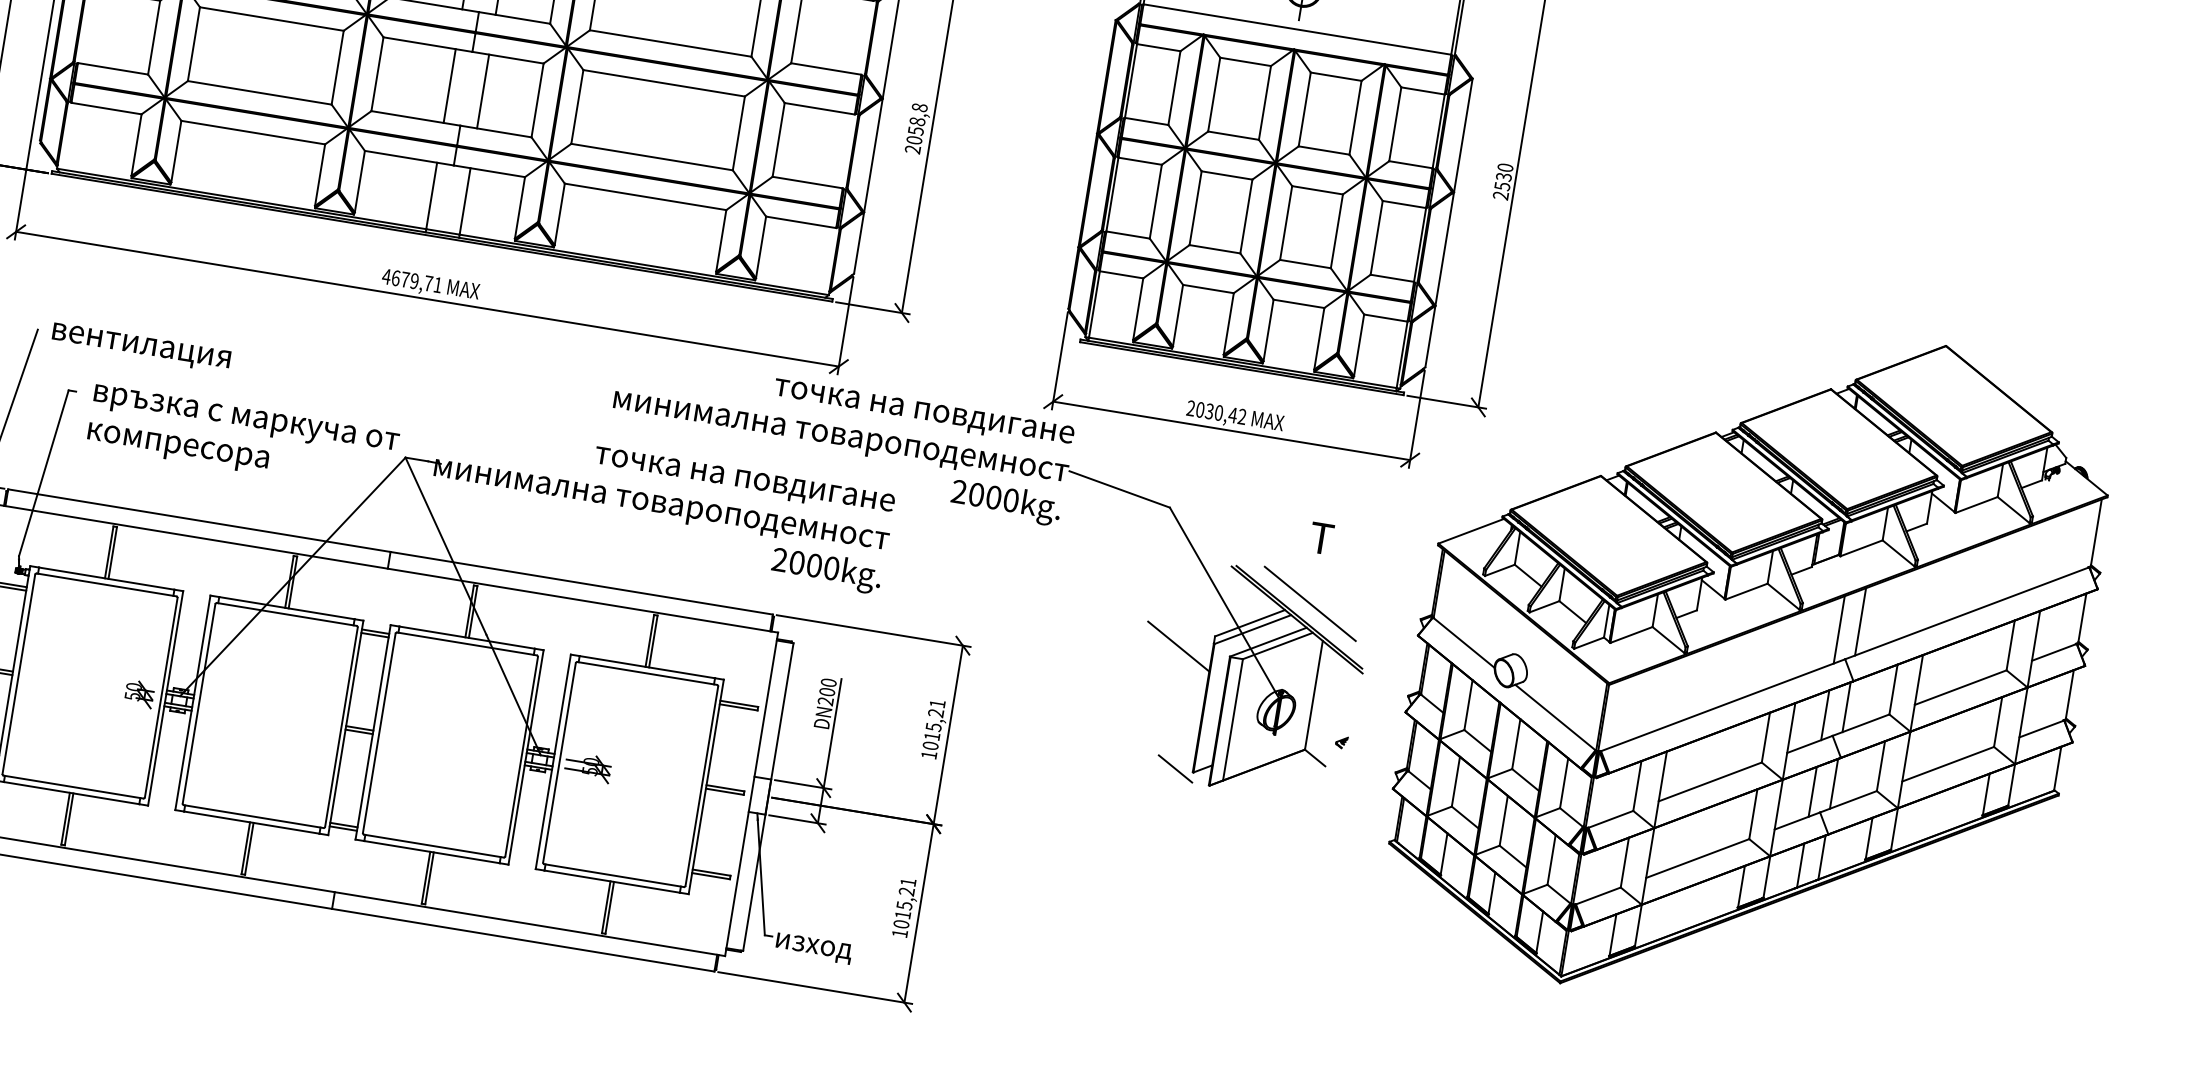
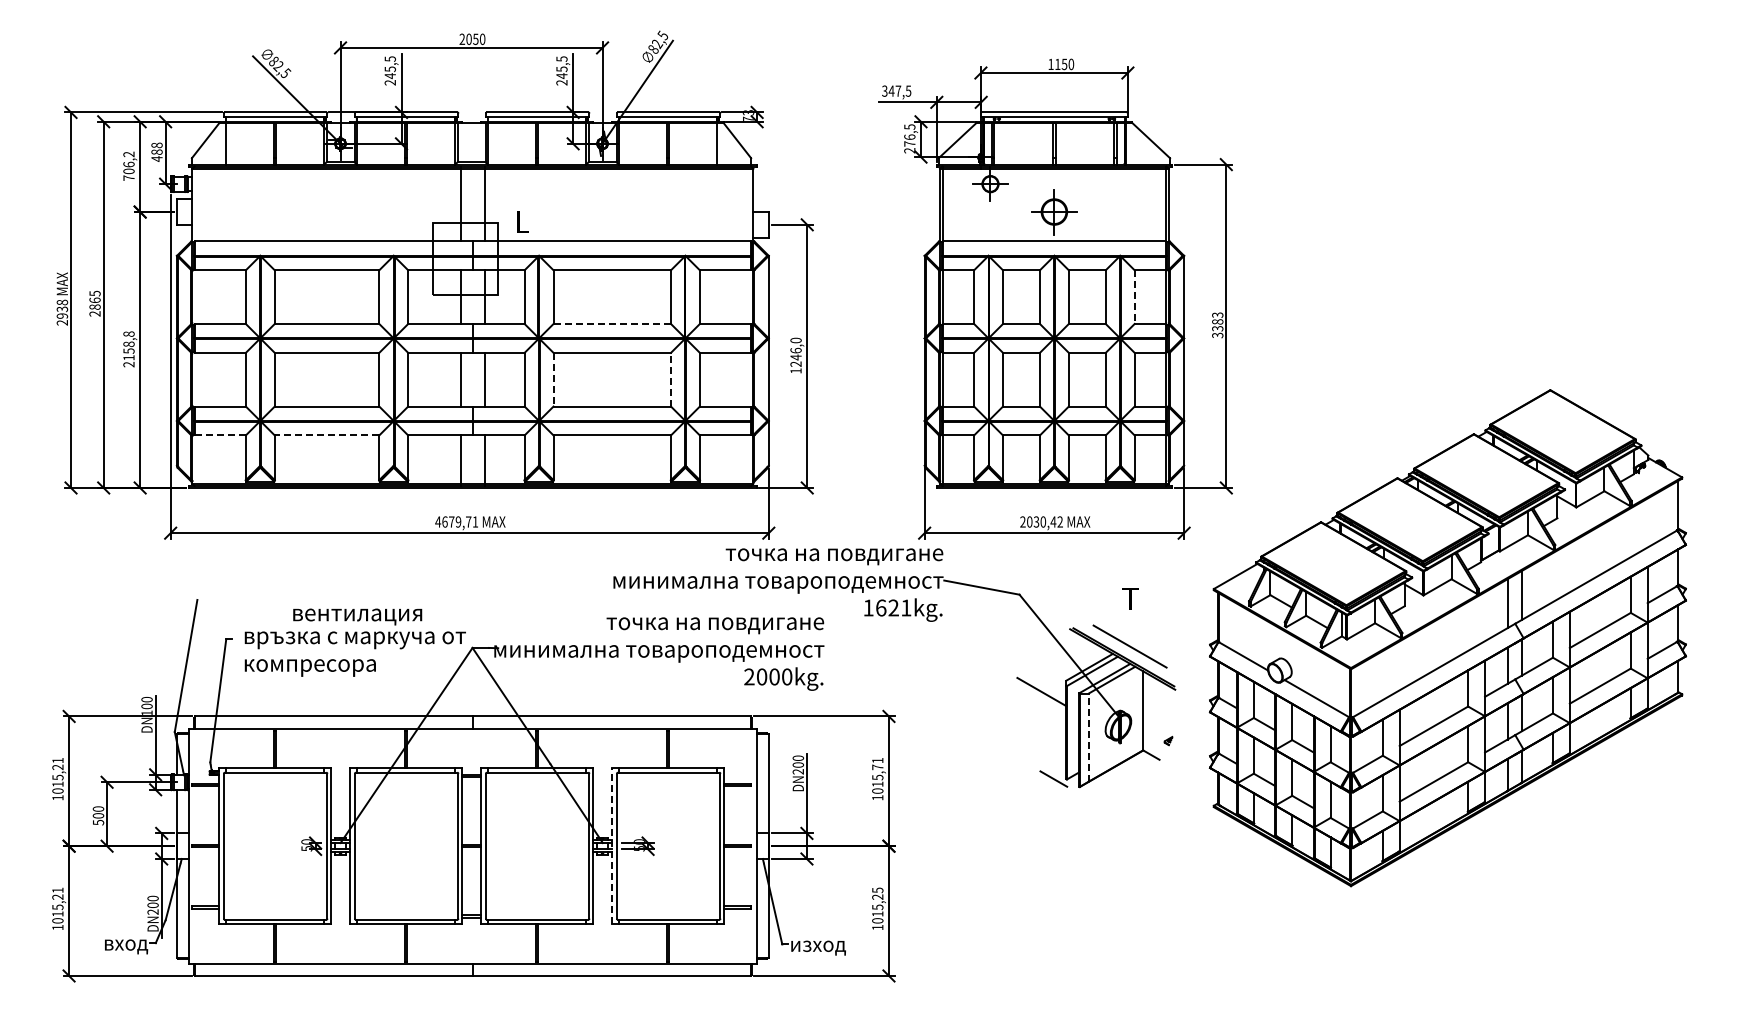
line: (671, 42) -> (612, 323), solid -> dashed
line: (577, 106) -> (553, 379), solid -> dashed
line: (105, 108) -> (219, 435), solid -> dashed
line: (1394, 124) -> (1134, 297), solid -> dashed
text: (915, 128) -> (795, 355), 2058,8 -> 1246,0
line: (252, 132) -> (326, 435), solid -> dashed
line: (738, 133) -> (670, 379), solid -> dashed
text: (1502, 181) -> (1217, 325), 2530 -> 3383
text: (141, 347) -> (357, 616), moved
text: (985, 495) -> (887, 607), 2000kg. -> 1621kg.
text: (935, 713) -> (877, 767), 1015,21 -> 1015,71
line: (1232, 719) -> (1088, 737), solid -> dashed
line: (553, 762) -> (612, 846), solid -> dashed
text: (907, 882) -> (877, 890), 1015,21 -> 1015,25

